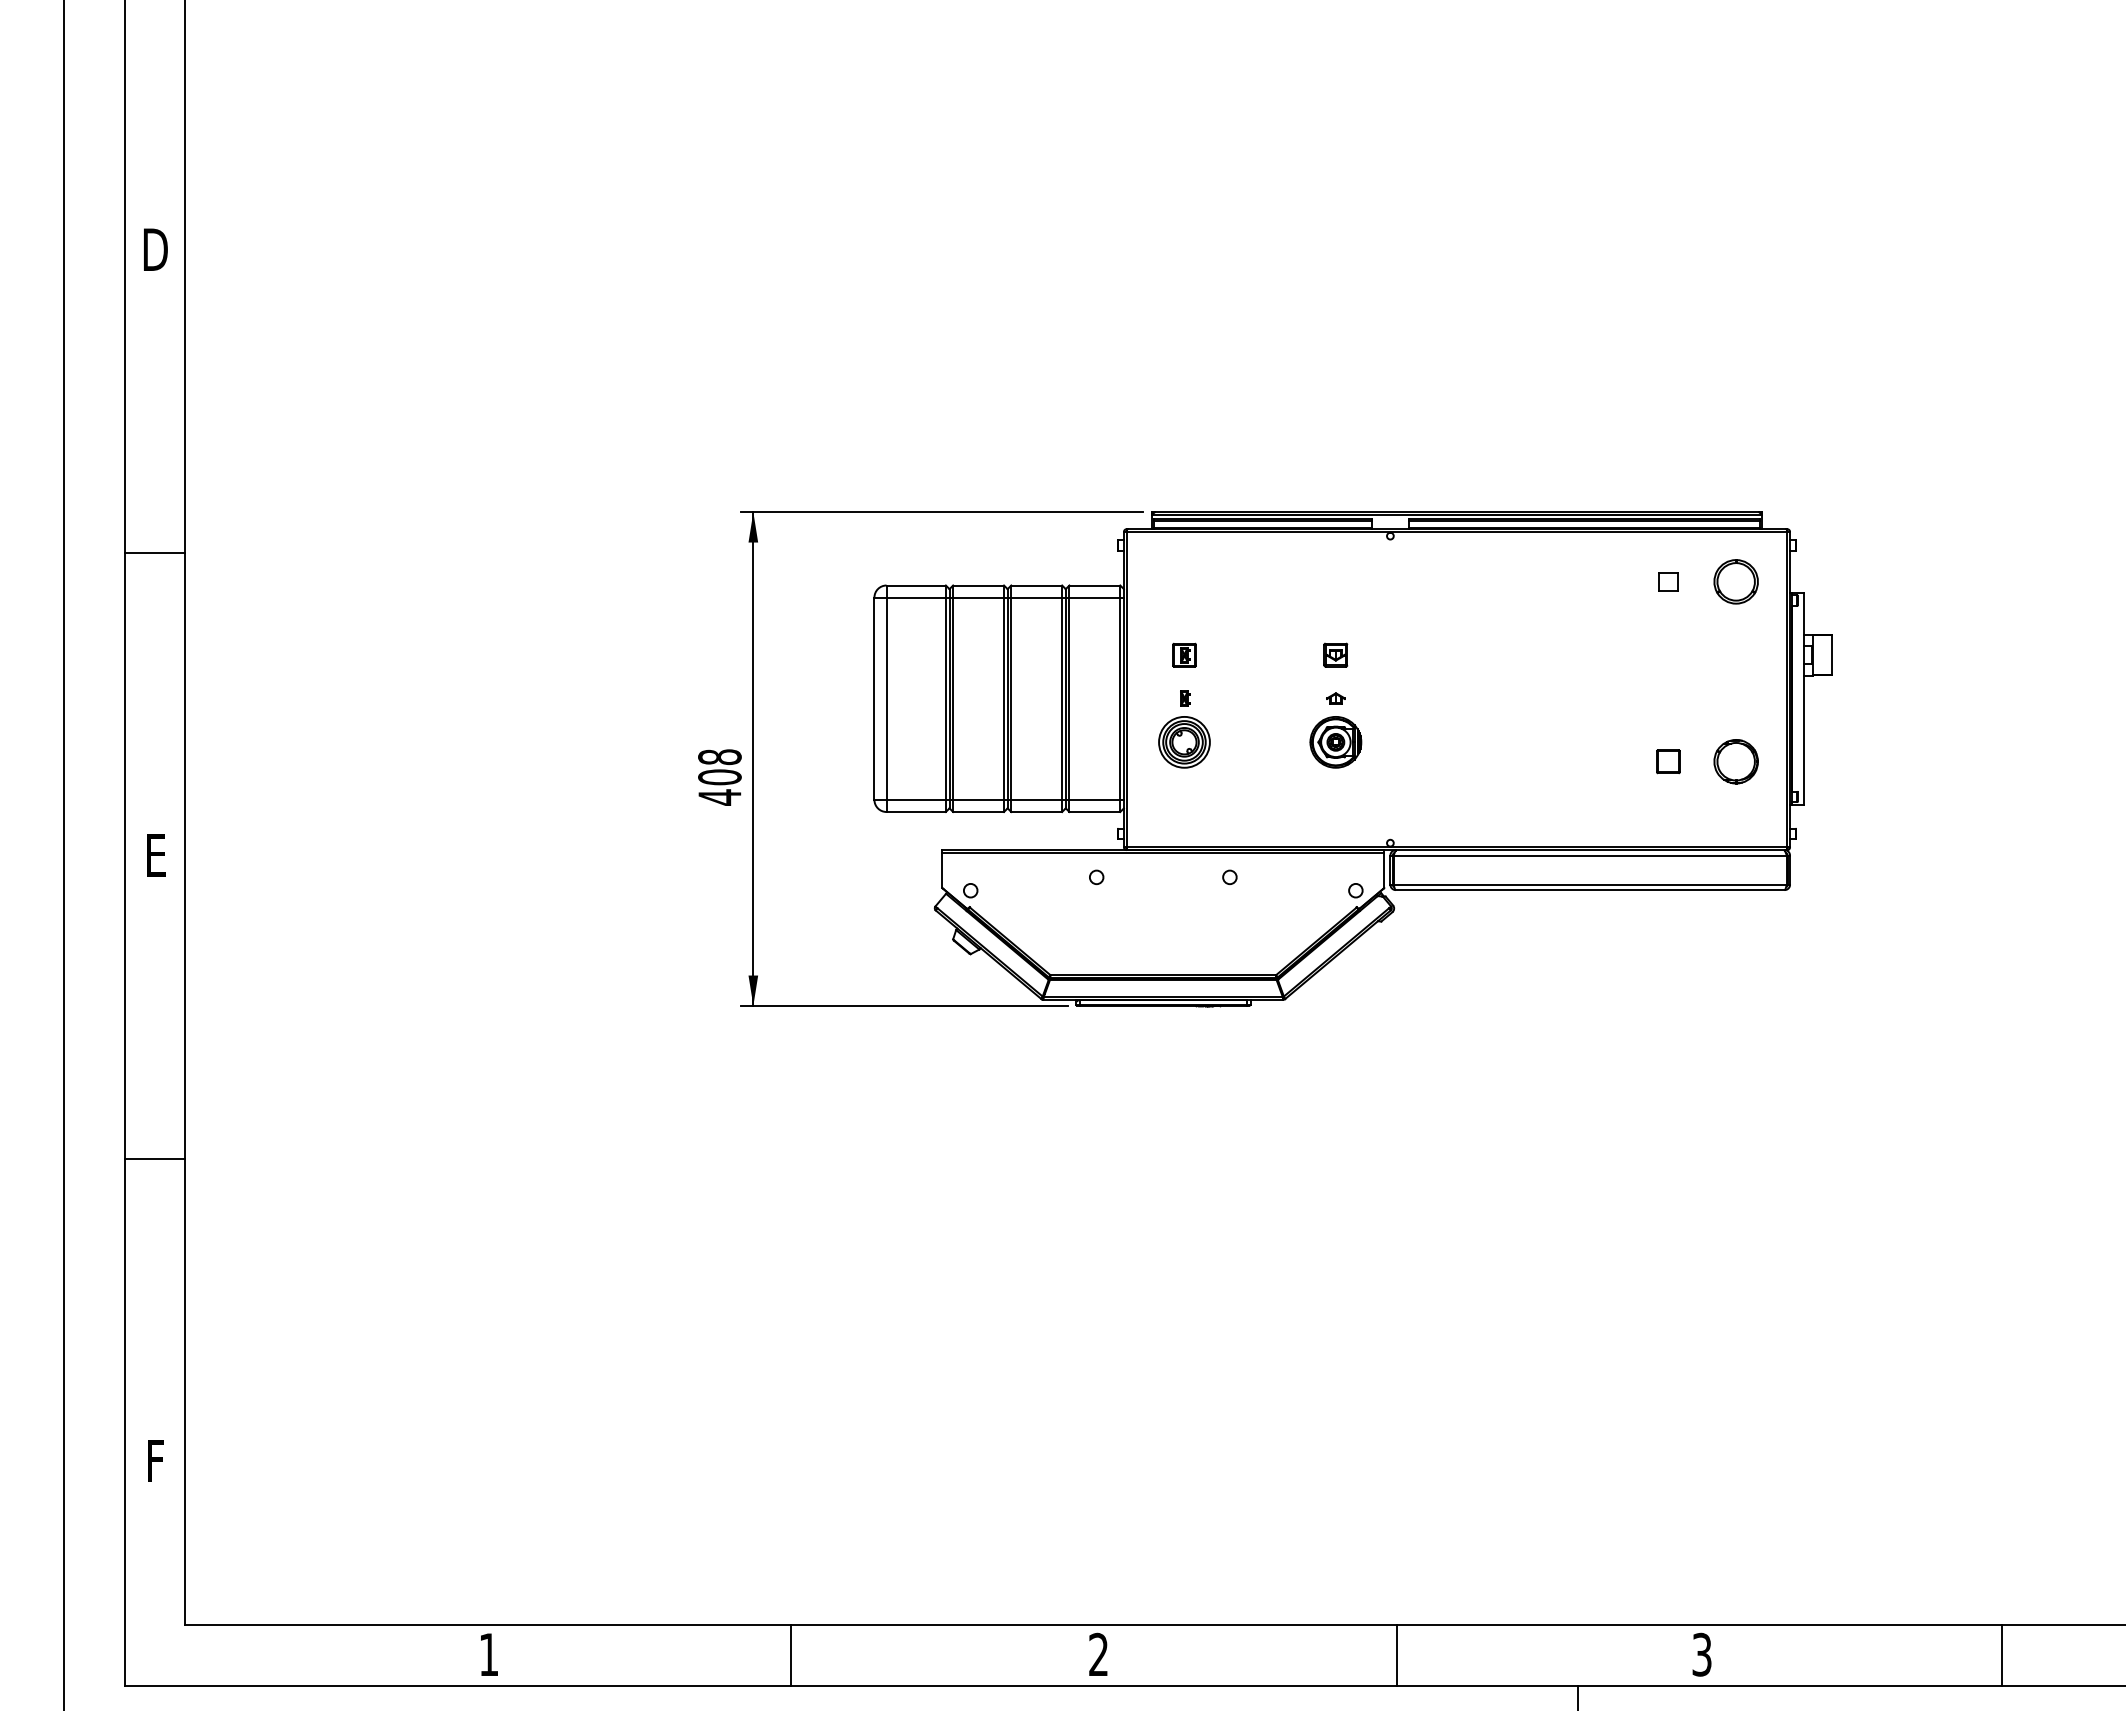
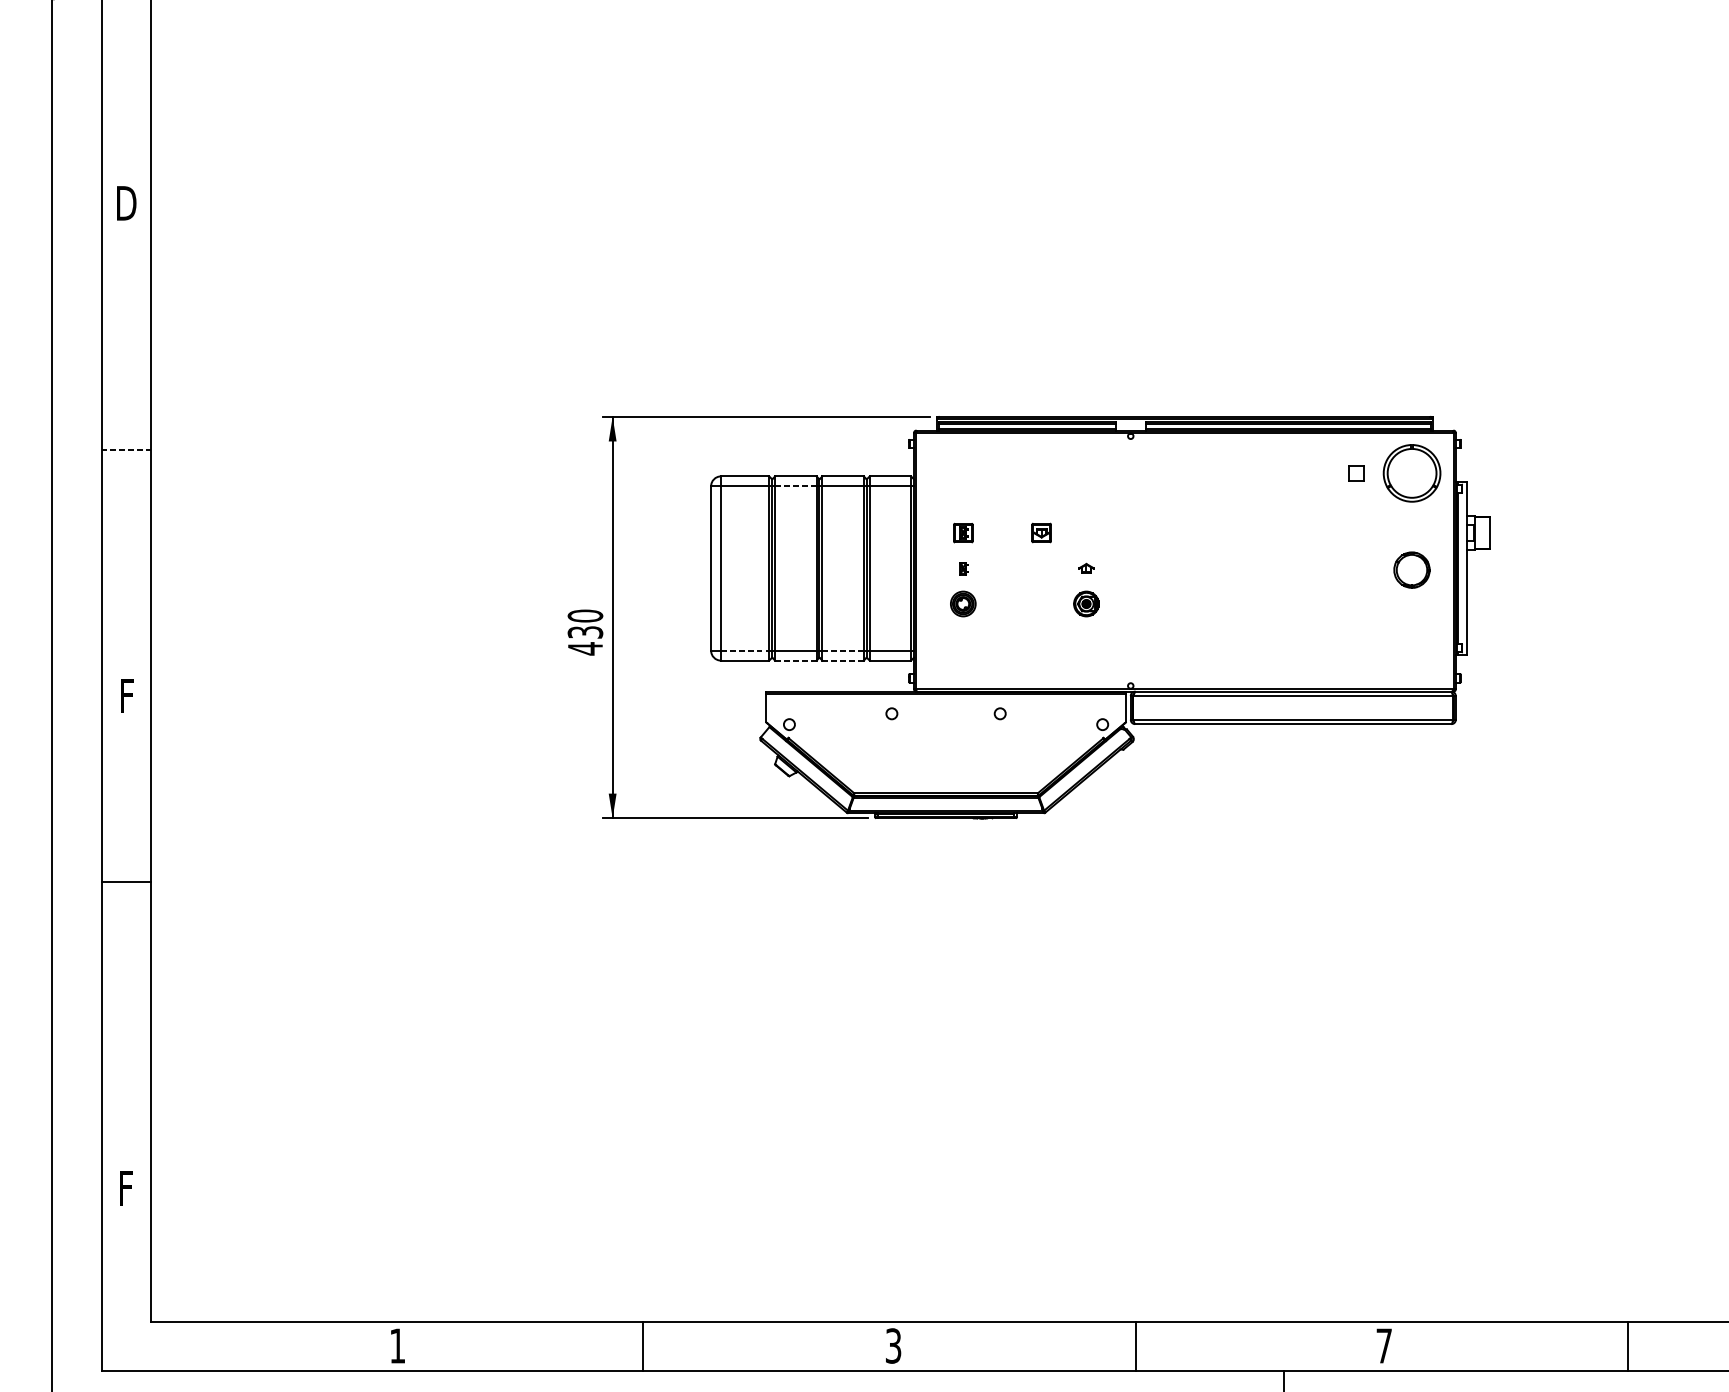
line: (155, 553) -> (126, 450), solid -> dashed
part: (1735, 581) -> (1411, 473), size x1.6
line: (978, 597) -> (795, 486), solid -> dashed
part: (1335, 654) -> (1041, 532), moved
part: (1184, 742) -> (963, 604), size x0.6
part: (1335, 742) -> (1086, 604), size x0.6
part: (1668, 761) -> (1356, 619), removed
part: (1735, 761) -> (1411, 569), moved
text: (719, 767) -> (585, 624), 408 -> 430
line: (916, 799) -> (745, 650), solid -> dashed
line: (1037, 799) -> (843, 650), solid -> dashed
line: (978, 812) -> (795, 661), solid -> dashed
line: (1036, 812) -> (842, 661), solid -> dashed
text: (156, 855) -> (127, 696), E -> F
line: (154, 1158) -> (125, 881), moved
text: (1098, 1654) -> (893, 1345), 2 -> 3
text: (1701, 1654) -> (1383, 1345), 3 -> 7

